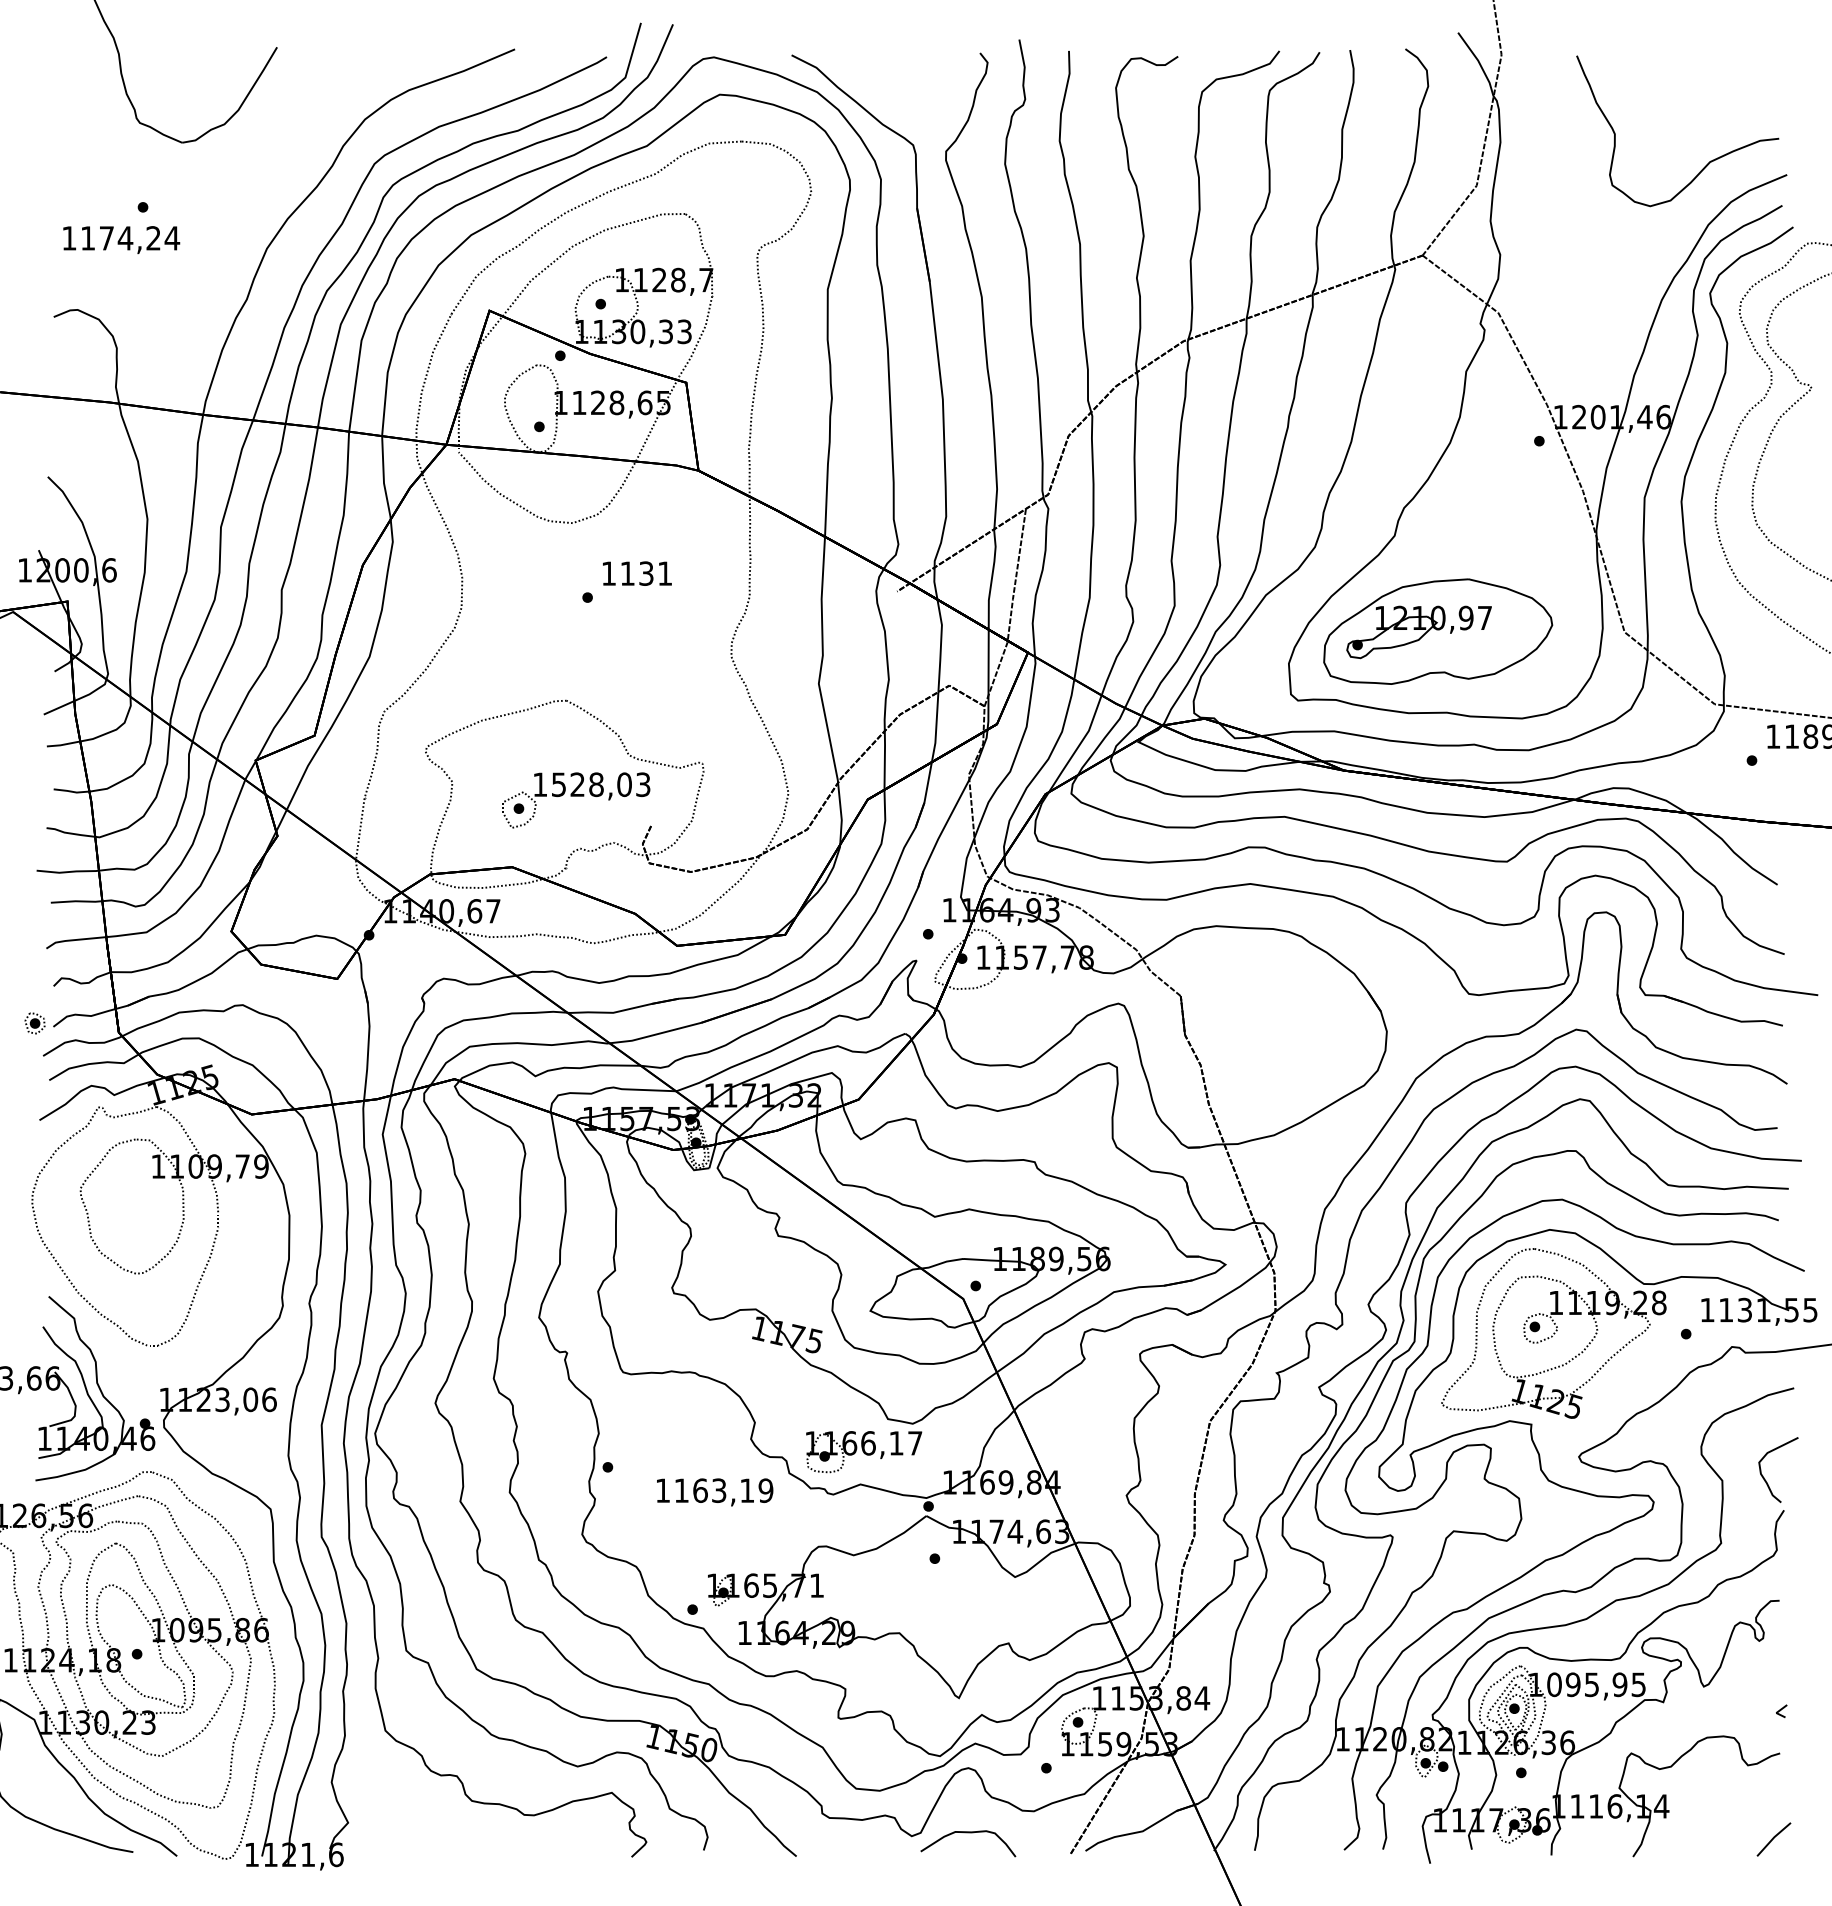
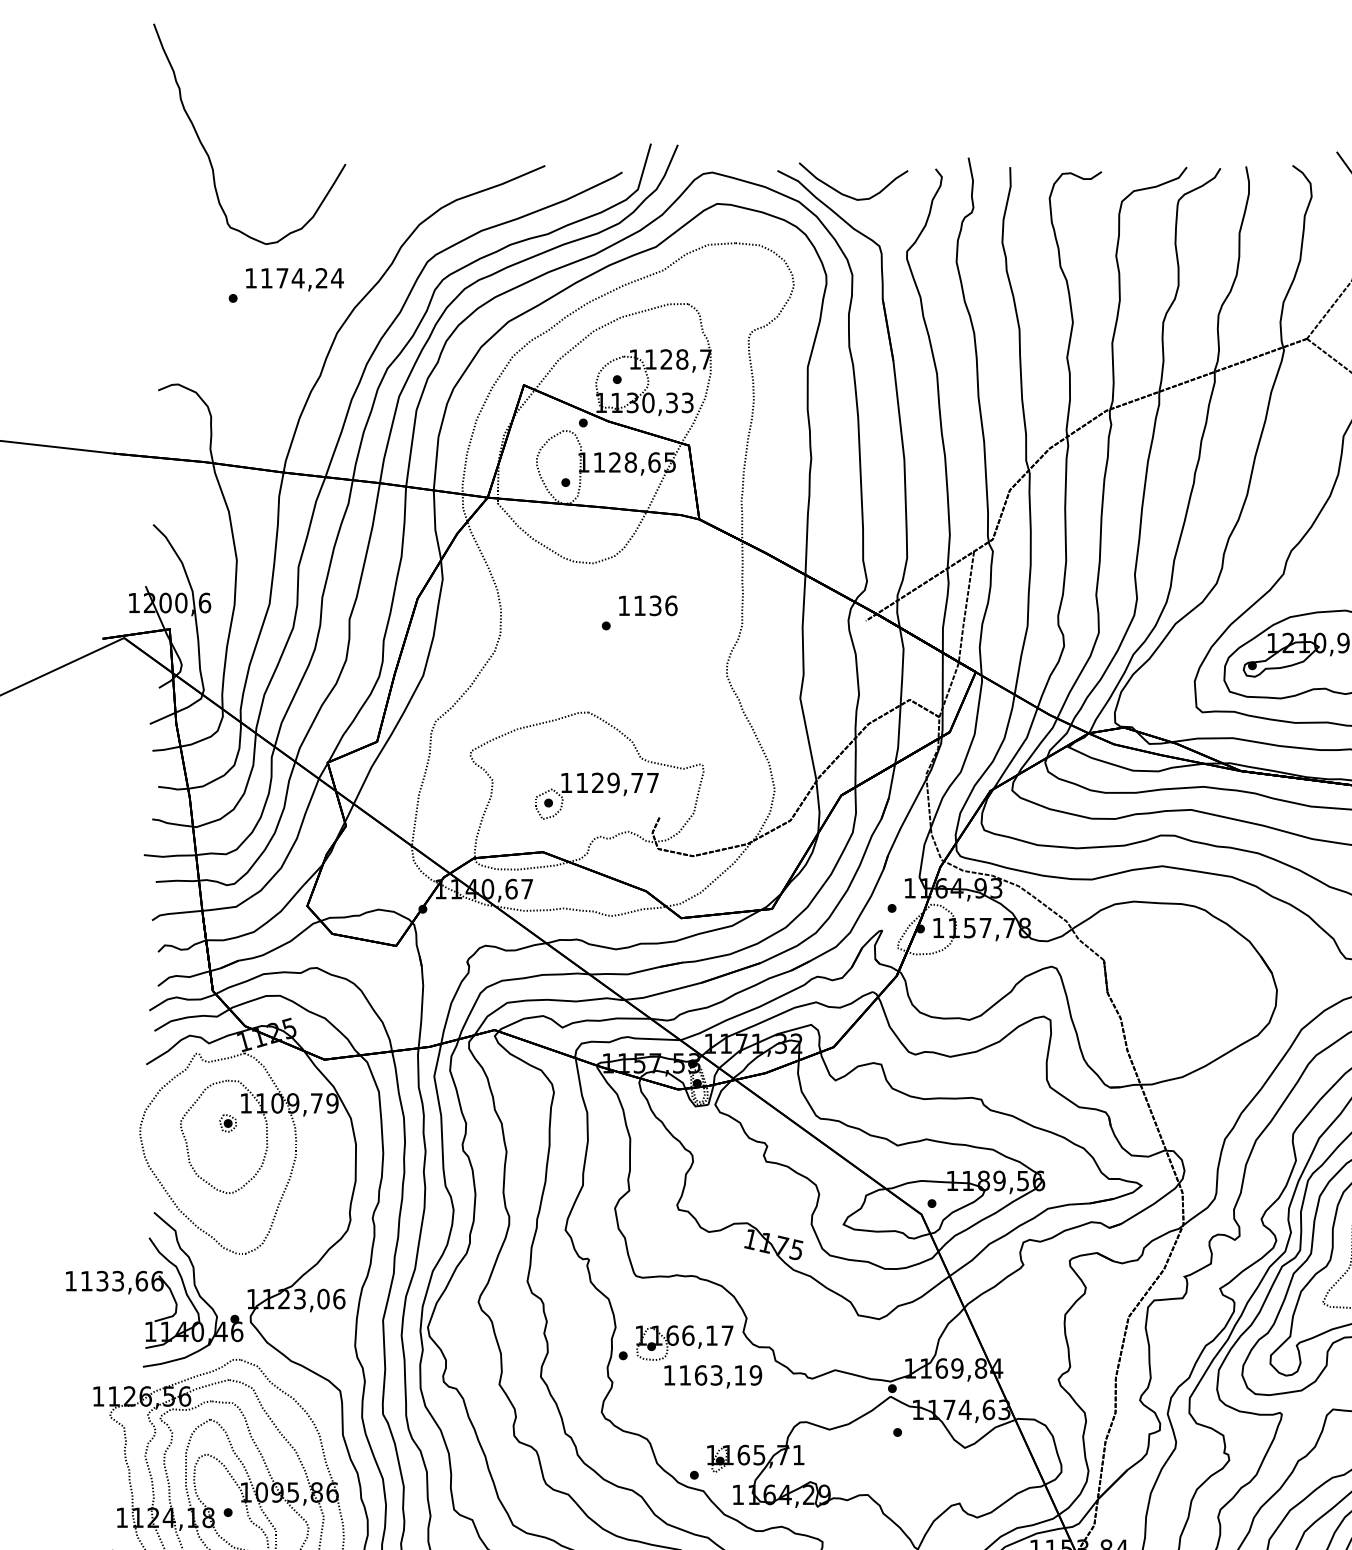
curve: (875, 84) -> (847, 195), added
text: (121, 240) -> (294, 280), moved
text: (665, 573) -> (671, 605), 1131 -> 1136
text: (601, 784) -> (617, 782), 1528,03 -> 1129,77
part: (34, 1023) -> (227, 1123), moved
part: (864, 1452) -> (685, 1343), moved

